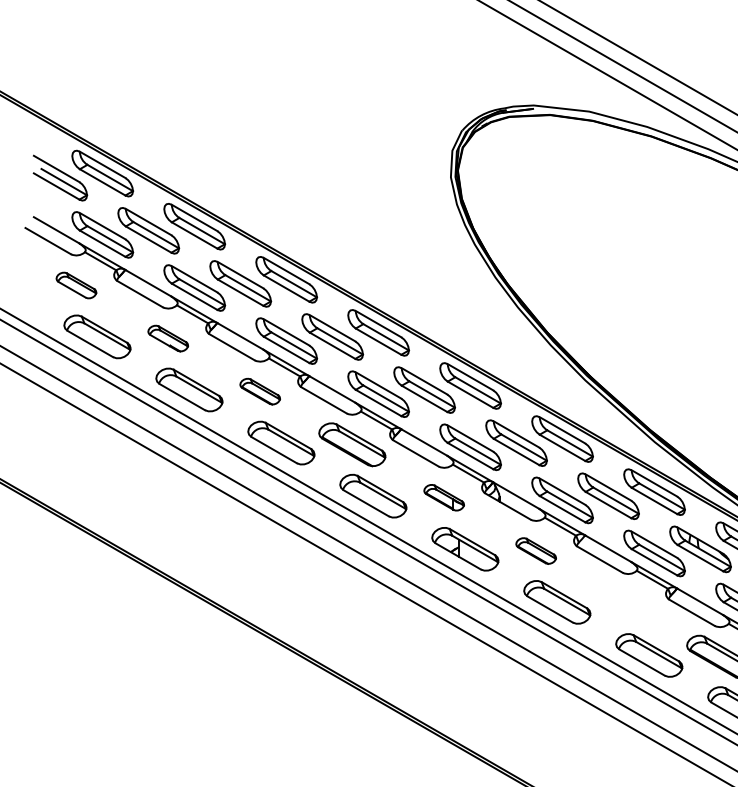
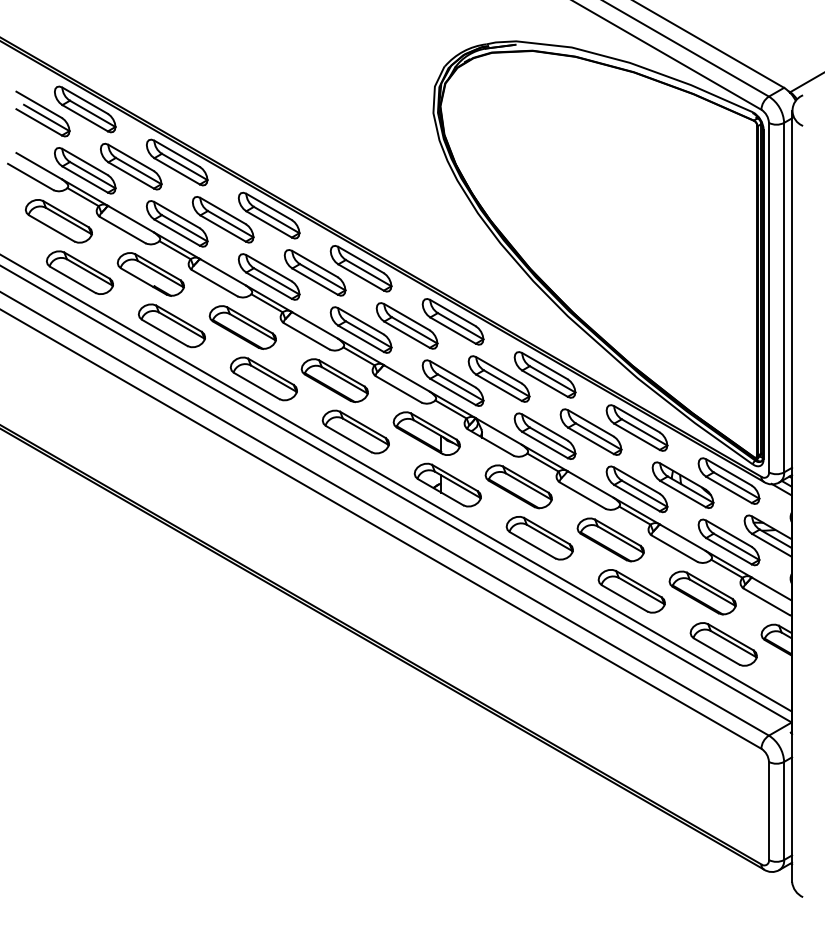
part: (75, 285) -> (58, 221), size x1.67
part: (167, 338) -> (150, 274), size x1.67
part: (259, 391) -> (242, 327), size x1.67
part: (443, 497) -> (426, 433), size x1.67
part: (535, 550) -> (518, 486), size x1.67
part: (627, 603) -> (610, 539), added

